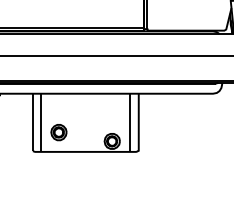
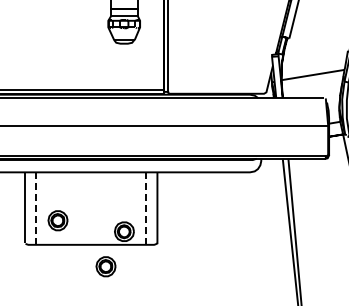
line: (129, 122) -> (146, 208), solid -> dashed
line: (40, 123) -> (35, 209), solid -> dashed
part: (97, 169) -> (105, 266), added

